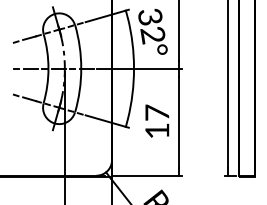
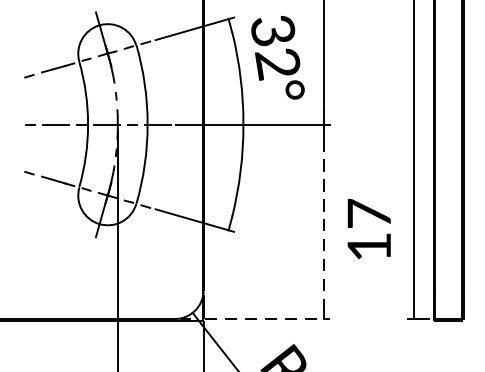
text: (157, 120) -> (369, 227), moved
line: (178, 122) -> (324, 222), solid -> dashed
line: (147, 175) -> (267, 318), solid -> dashed

